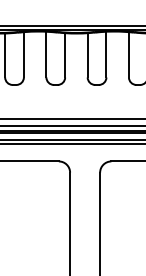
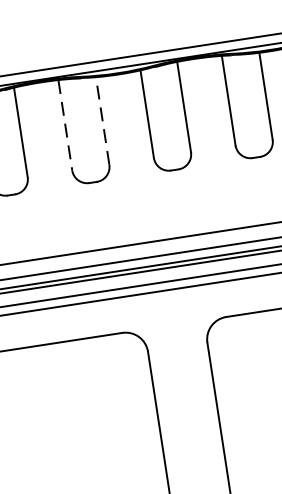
line: (46, 54) -> (65, 125), solid -> dashed
line: (65, 54) -> (103, 119), solid -> dashed

